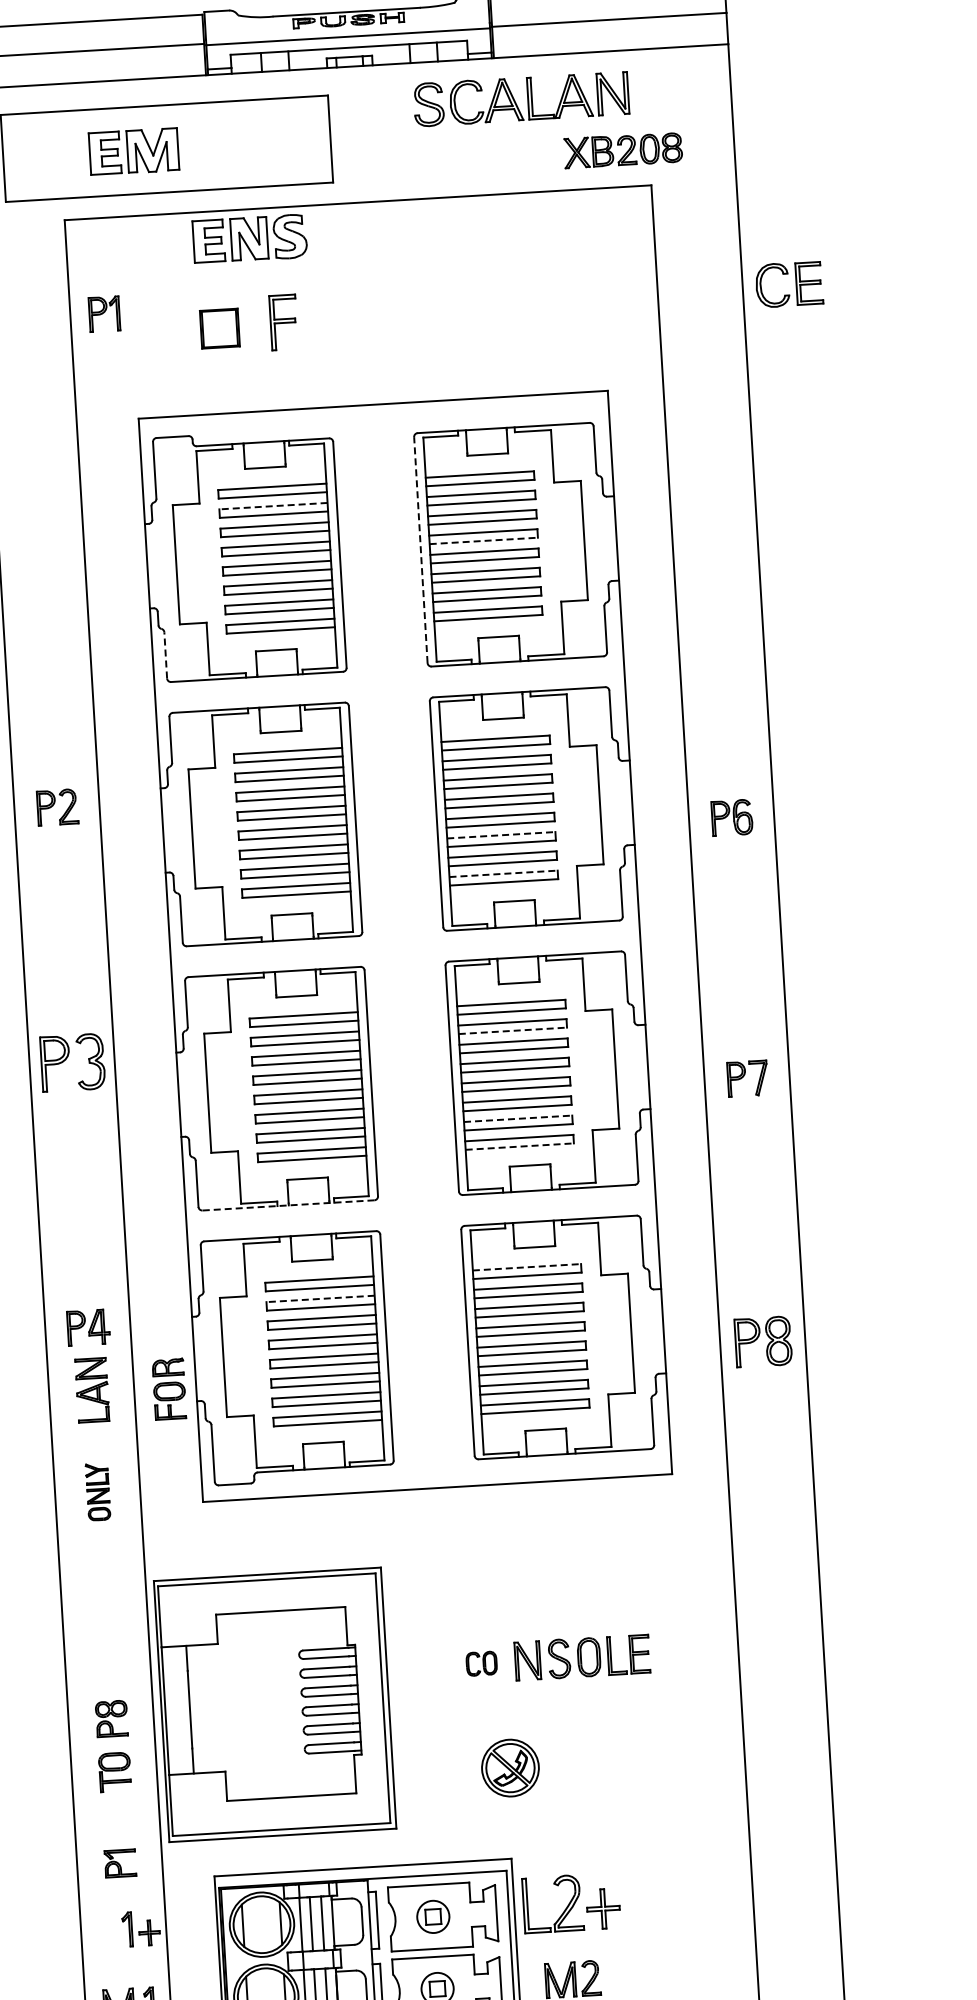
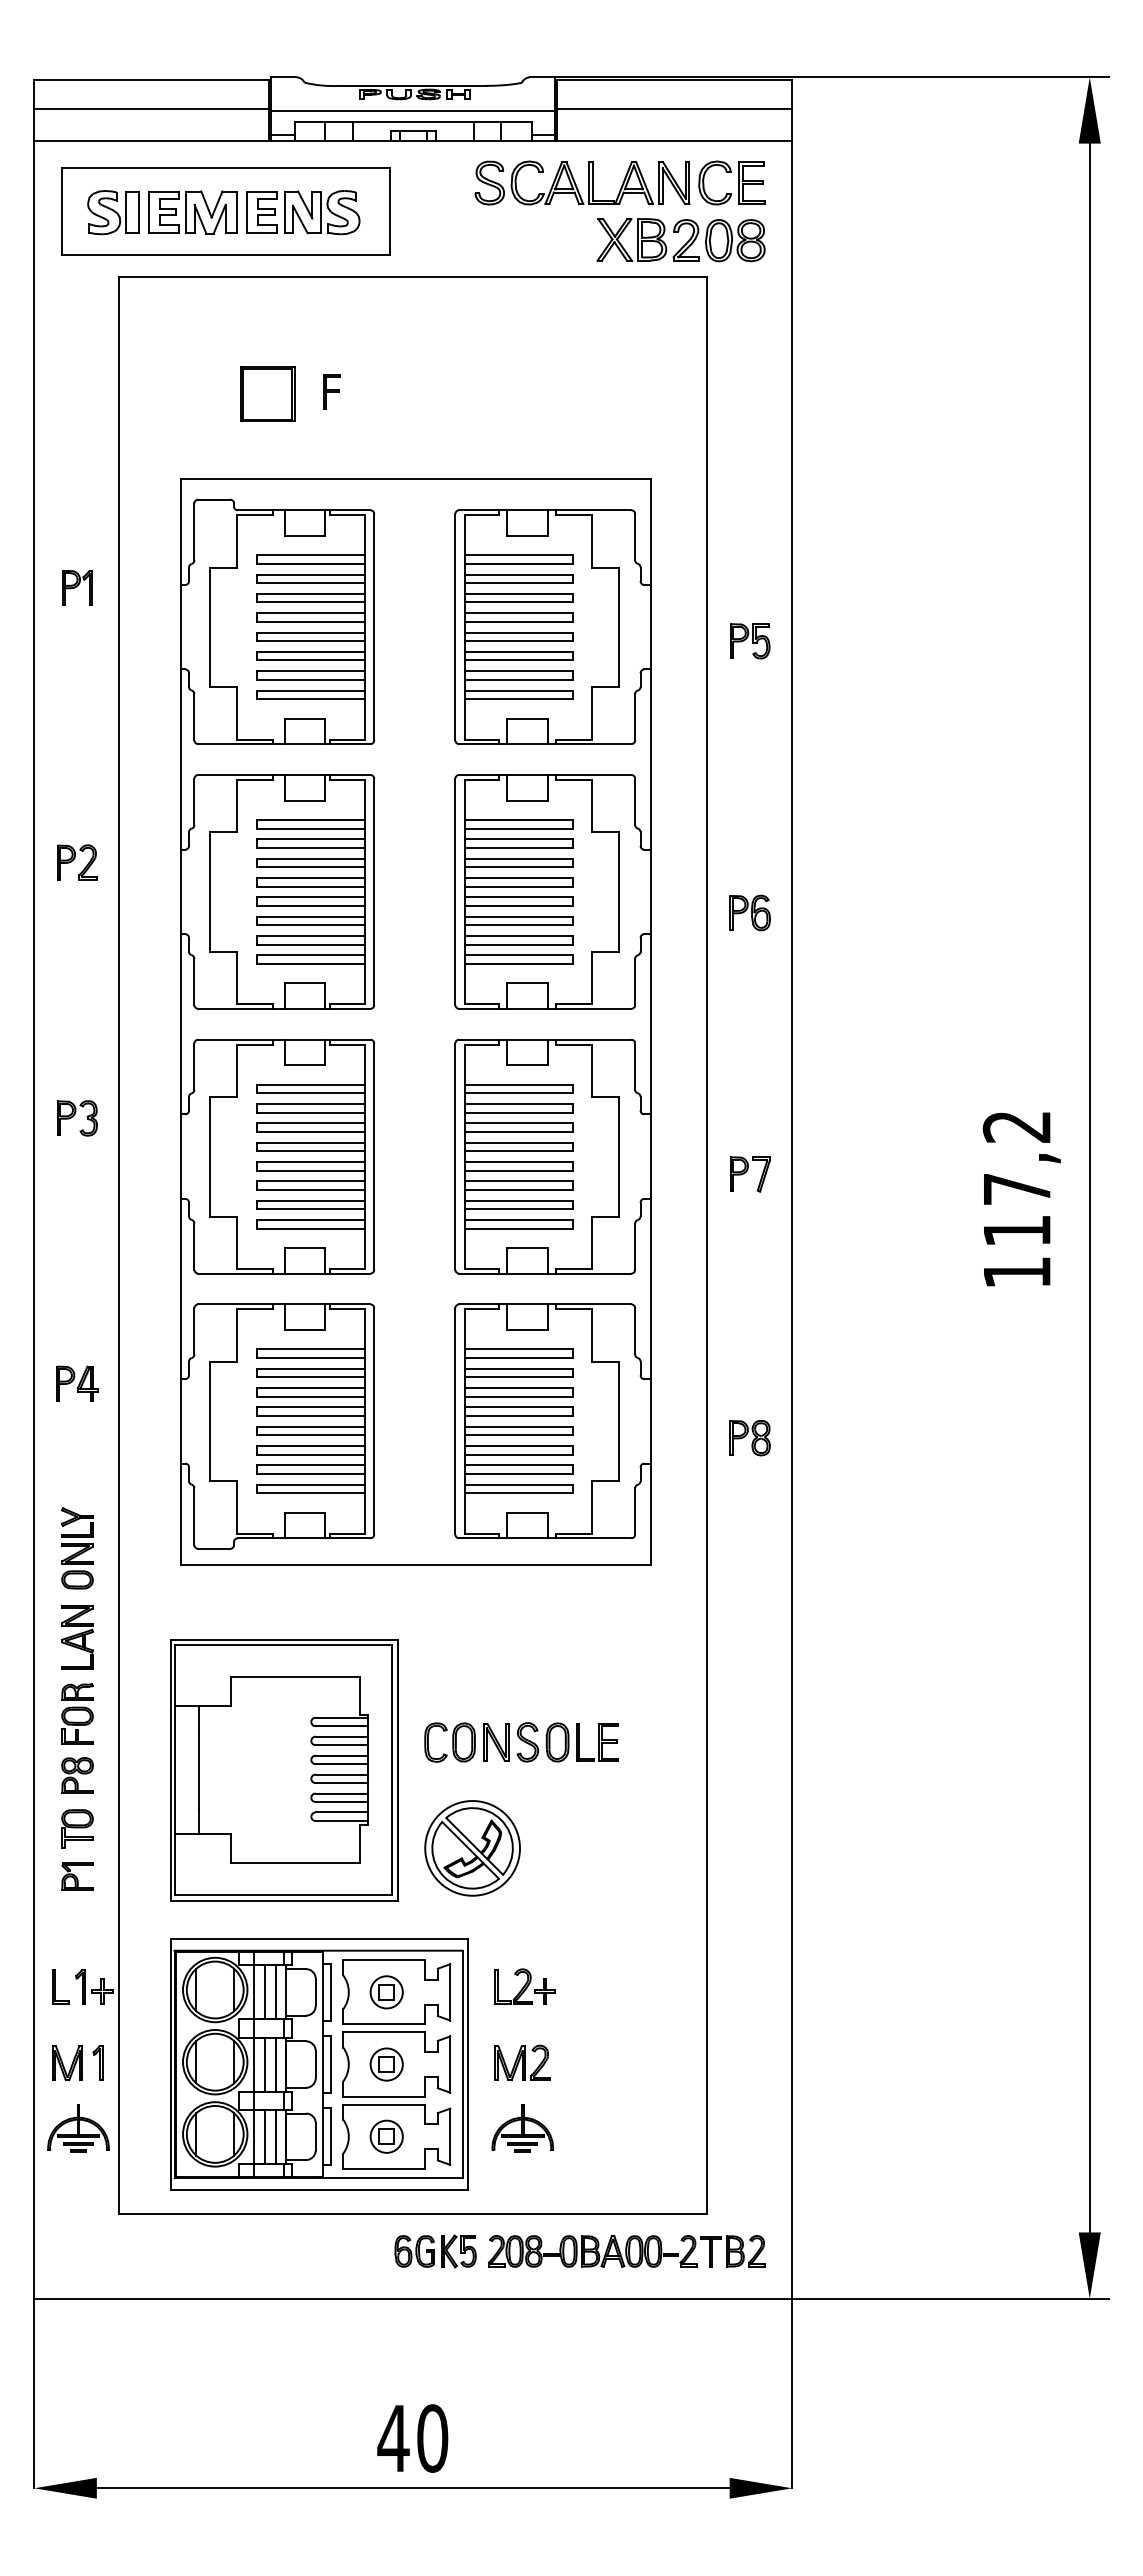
part: (622, 150) -> (680, 240), size x1.43
part: (55, 156) -> (113, 212), added
part: (250, 238) -> (303, 212), moved
part: (795, 283) -> (738, 182), moved
part: (104, 313) -> (77, 587), moved
part: (283, 322) -> (331, 391), size x0.62
part: (219, 327) -> (267, 393), size x1.43
line: (273, 506) -> (310, 574), dashed -> solid
line: (484, 540) -> (519, 621), dashed -> solid
part: (716, 546) -> (750, 641), added
line: (420, 549) -> (455, 626), dashed -> solid
line: (165, 654) -> (194, 716), dashed -> solid
line: (502, 835) -> (519, 916), dashed -> solid
line: (504, 873) -> (519, 955), dashed -> solid
line: (513, 1030) -> (519, 1112), dashed -> solid
part: (72, 1062) -> (77, 1118), size x0.62
line: (518, 1118) -> (519, 1200), dashed -> solid
line: (520, 1146) -> (519, 1228), dashed -> solid
line: (287, 1205) -> (283, 1273), dashed -> solid
line: (527, 1267) -> (519, 1349), dashed -> solid
line: (320, 1298) -> (310, 1368), dashed -> solid
part: (762, 1342) -> (749, 1438), size x0.71
part: (169, 1388) -> (77, 1713), moved
part: (92, 1390) -> (77, 1637), moved
part: (97, 1492) -> (76, 1548), size x1.43
part: (481, 1663) -> (449, 1742), size x1.67
part: (275, 1705) -> (284, 1770), moved
part: (510, 1768) -> (472, 1848), size x1.67
part: (120, 1863) -> (77, 1876), moved
part: (570, 1902) -> (524, 1986), size x0.62
part: (107, 1930) -> (60, 1986), added

